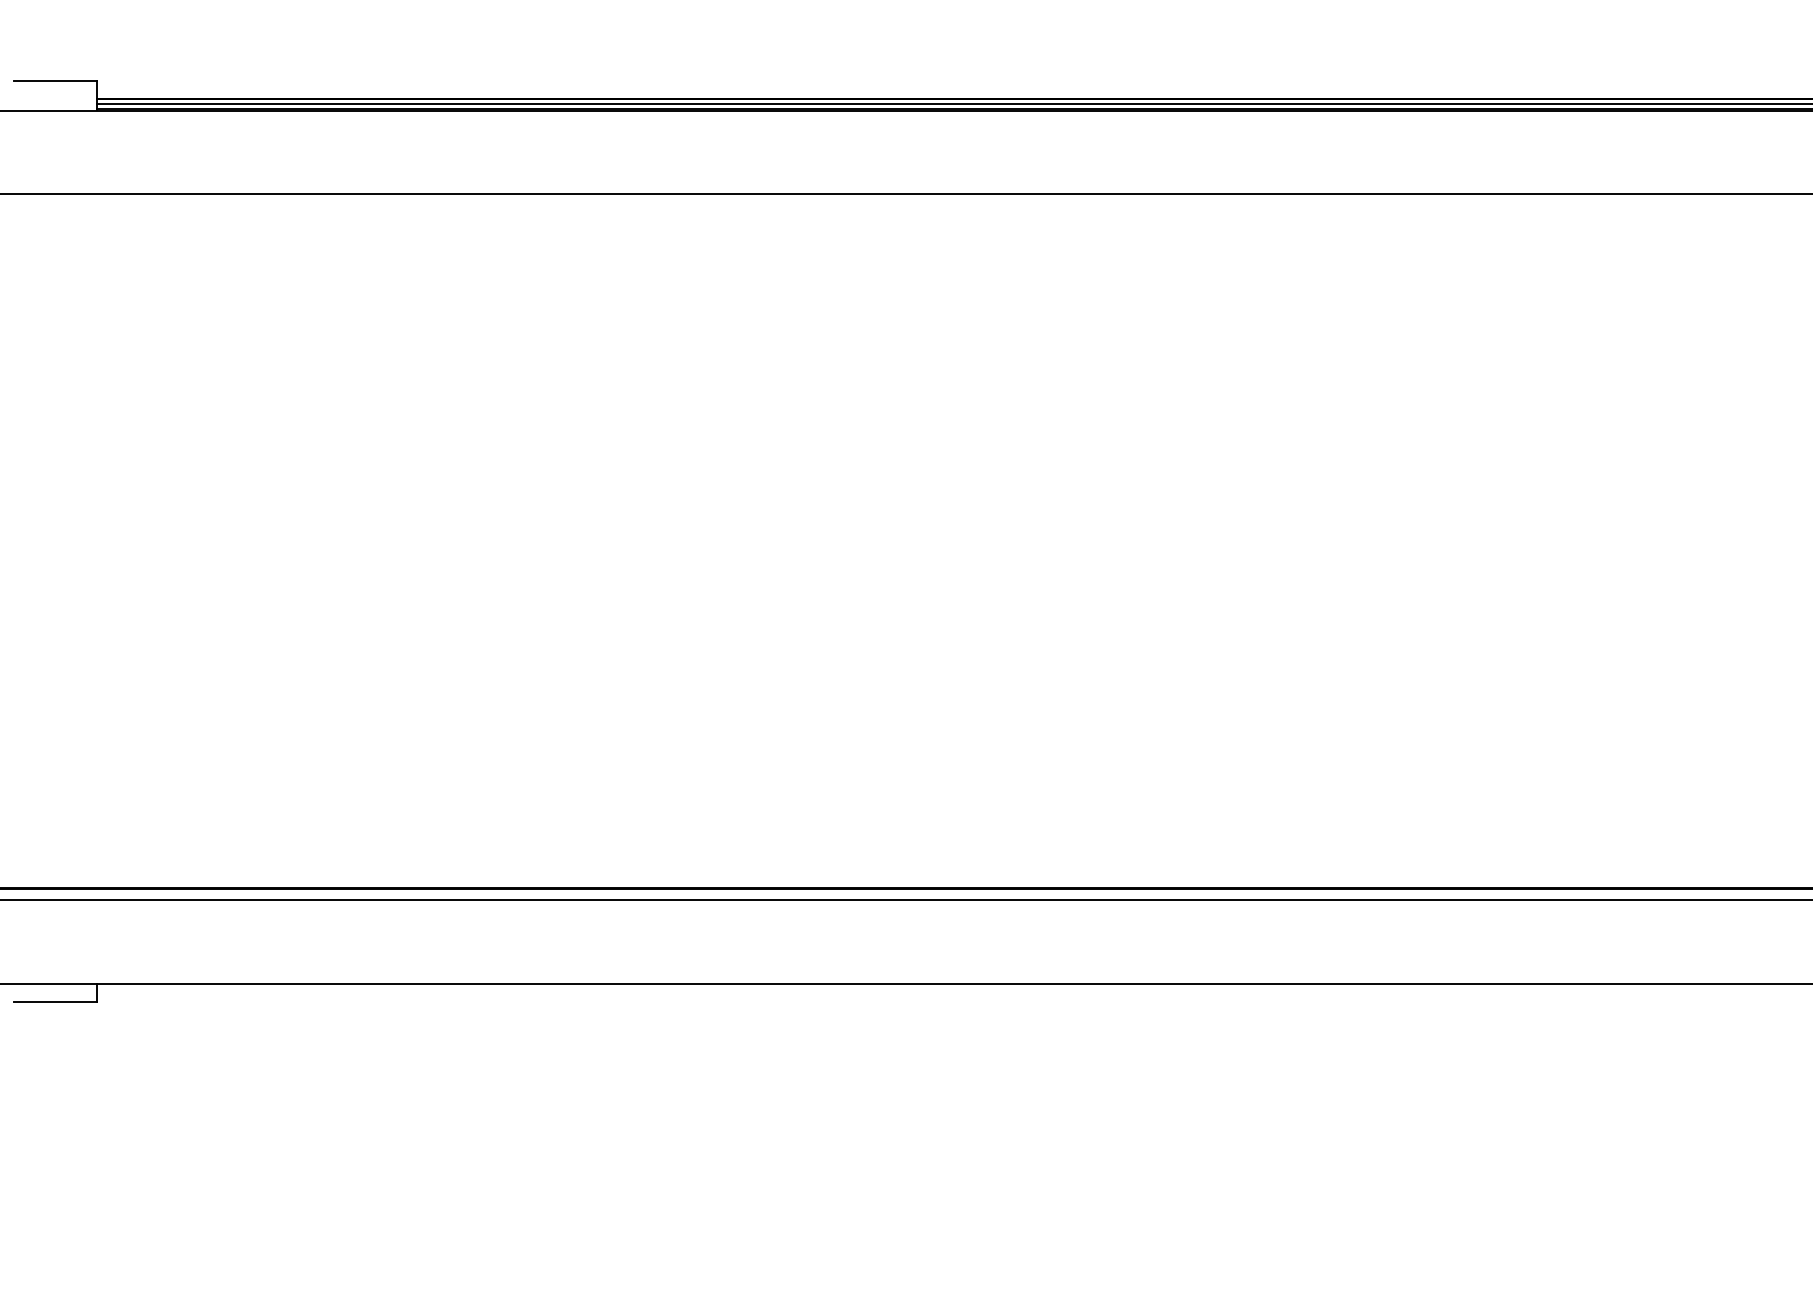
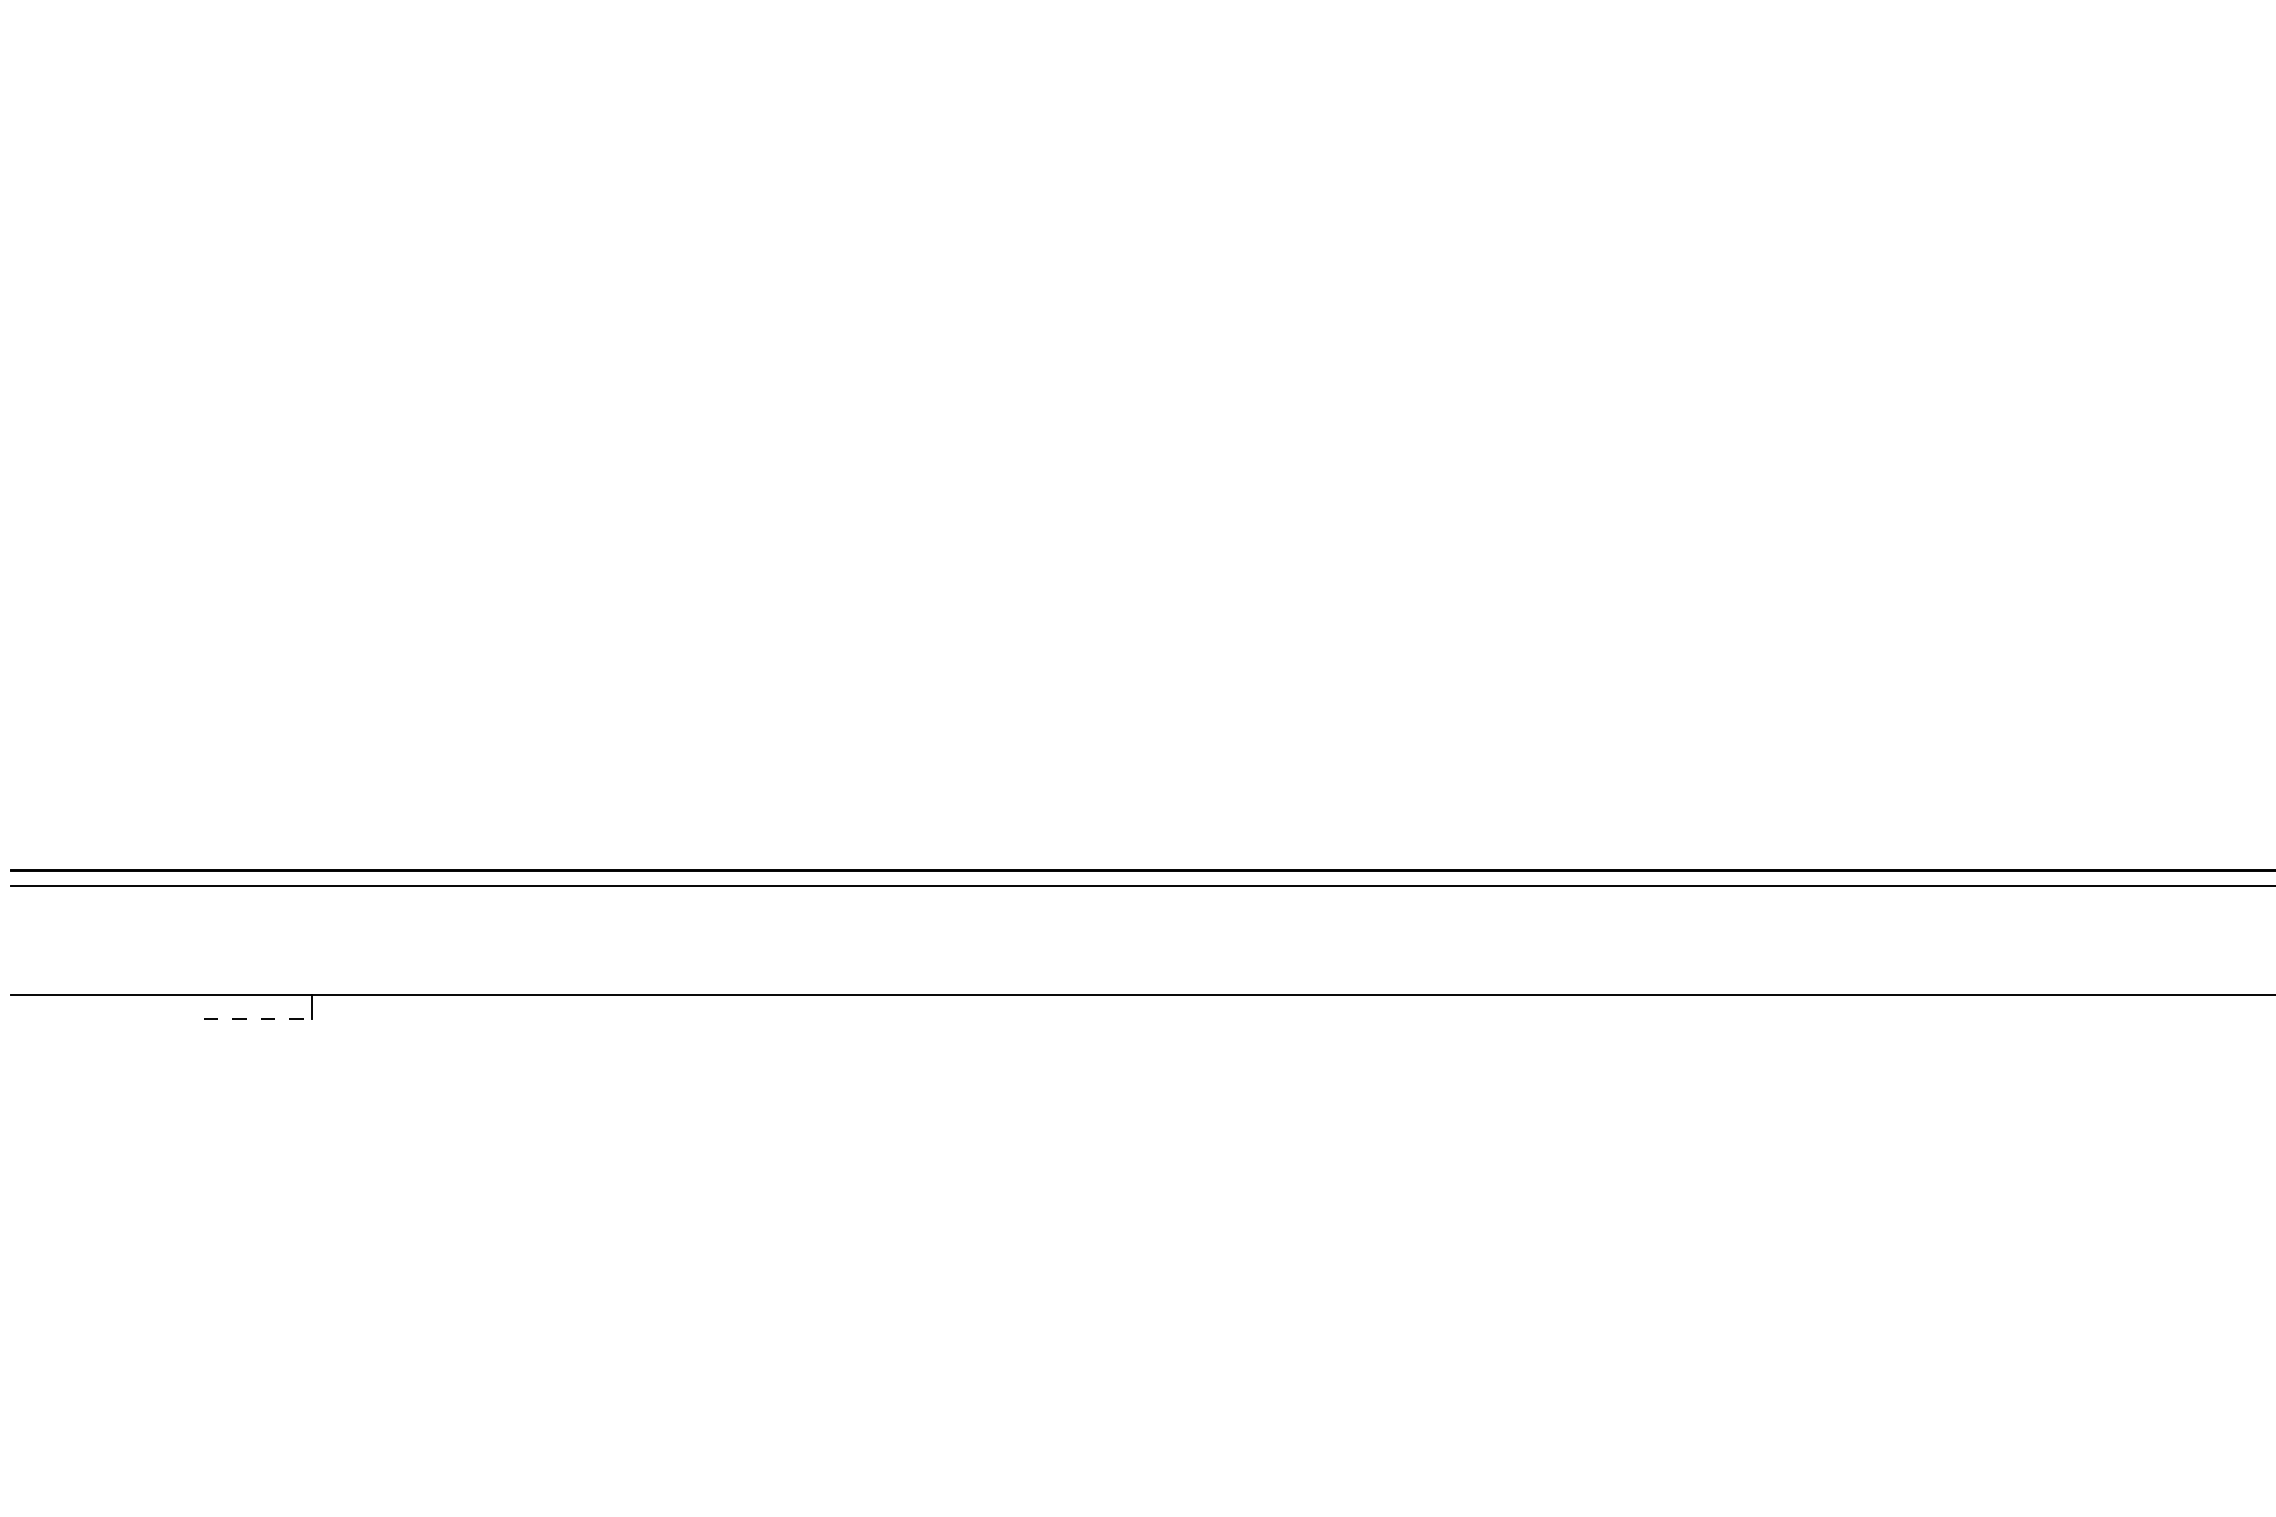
line: (56, 1001) -> (258, 1018), solid -> dashed

